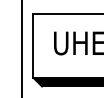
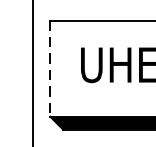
line: (33, 46) -> (50, 69), solid -> dashed

